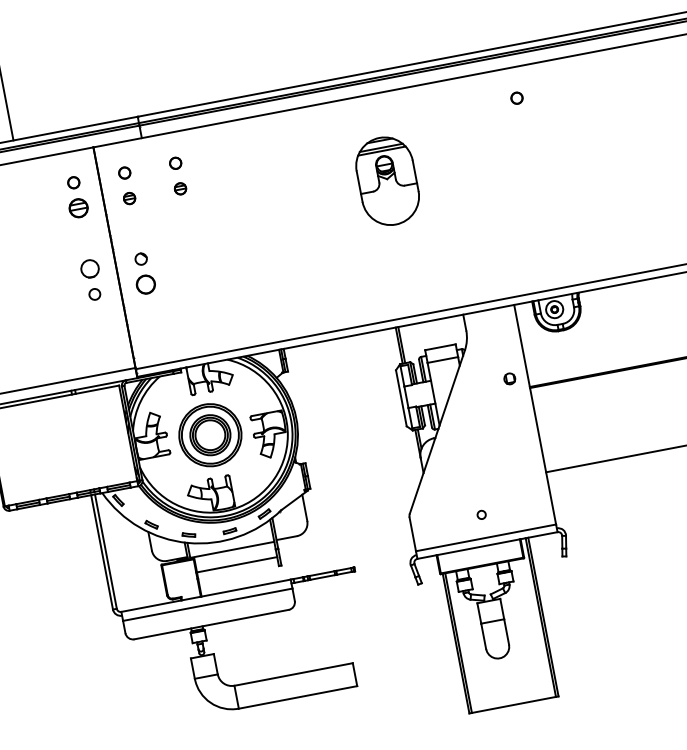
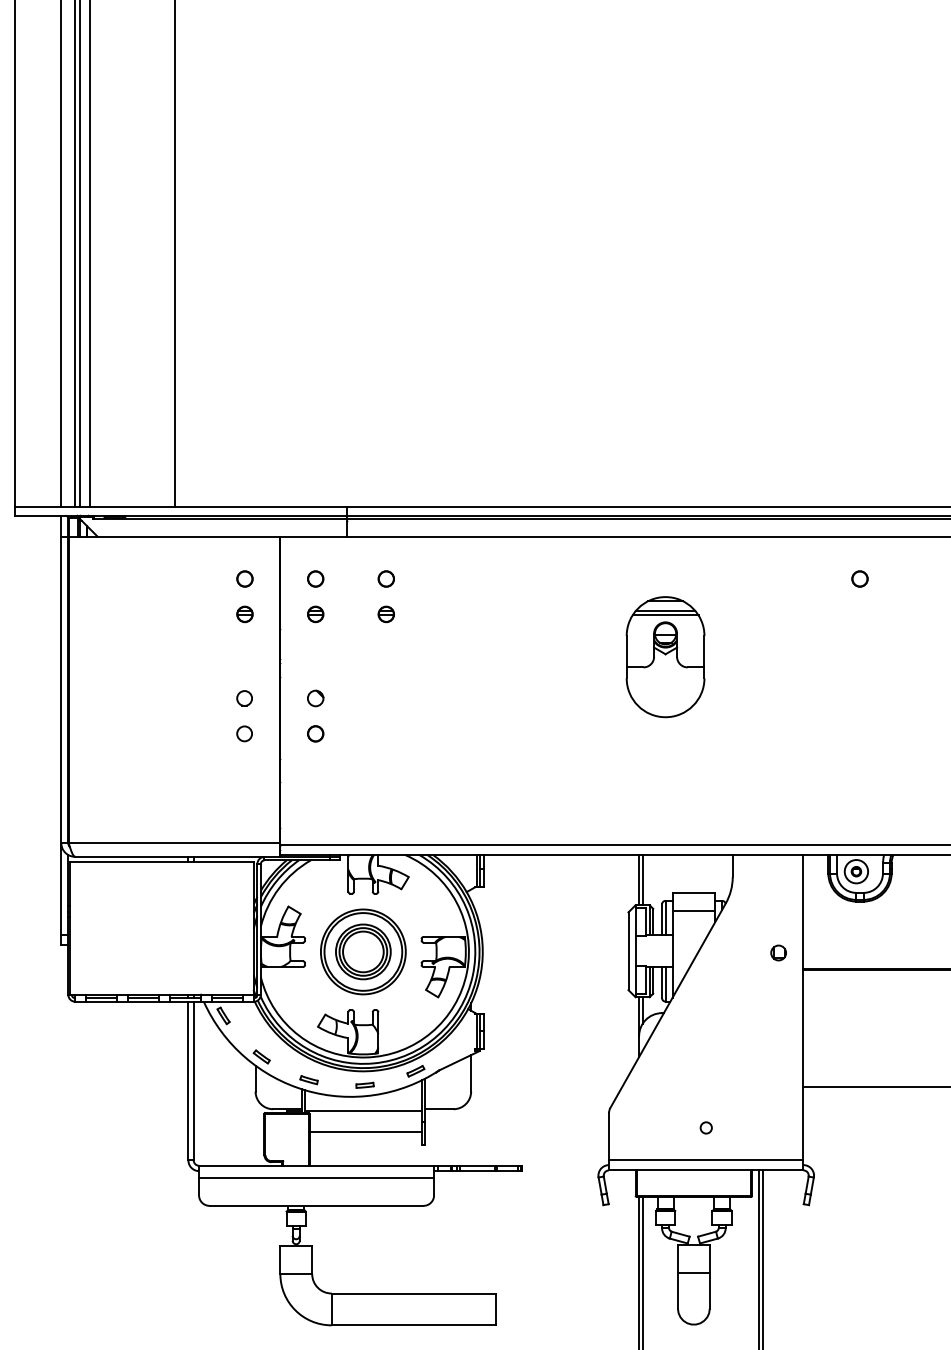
part: (78, 208) -> (244, 614), size x0.62
circle: (89, 268) -> (244, 698), size x0.62
circle: (145, 284) -> (315, 733), size x0.62

